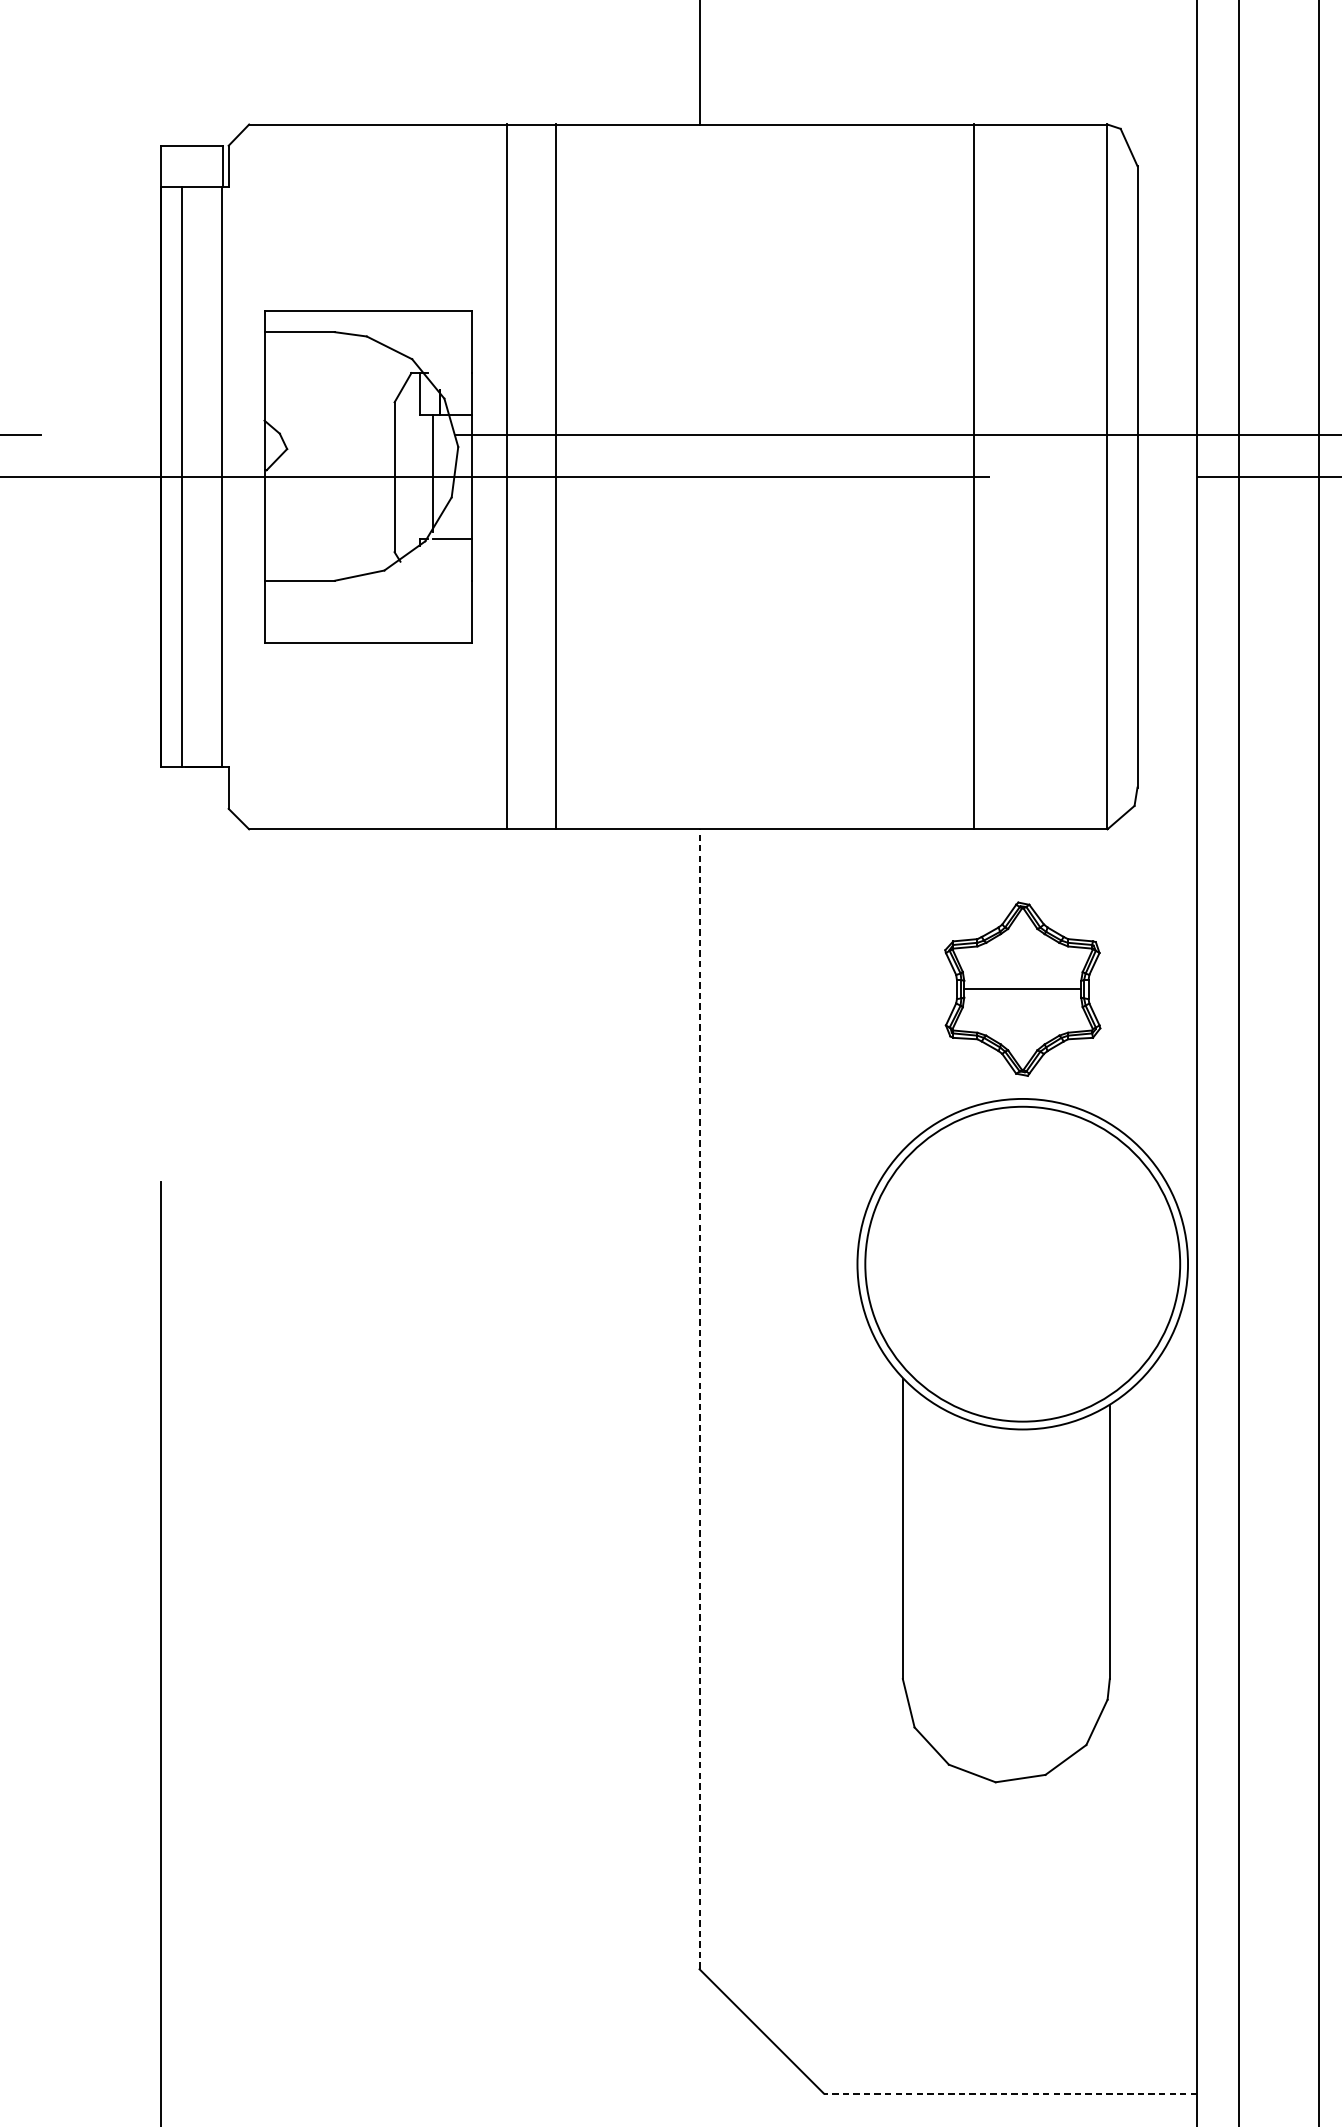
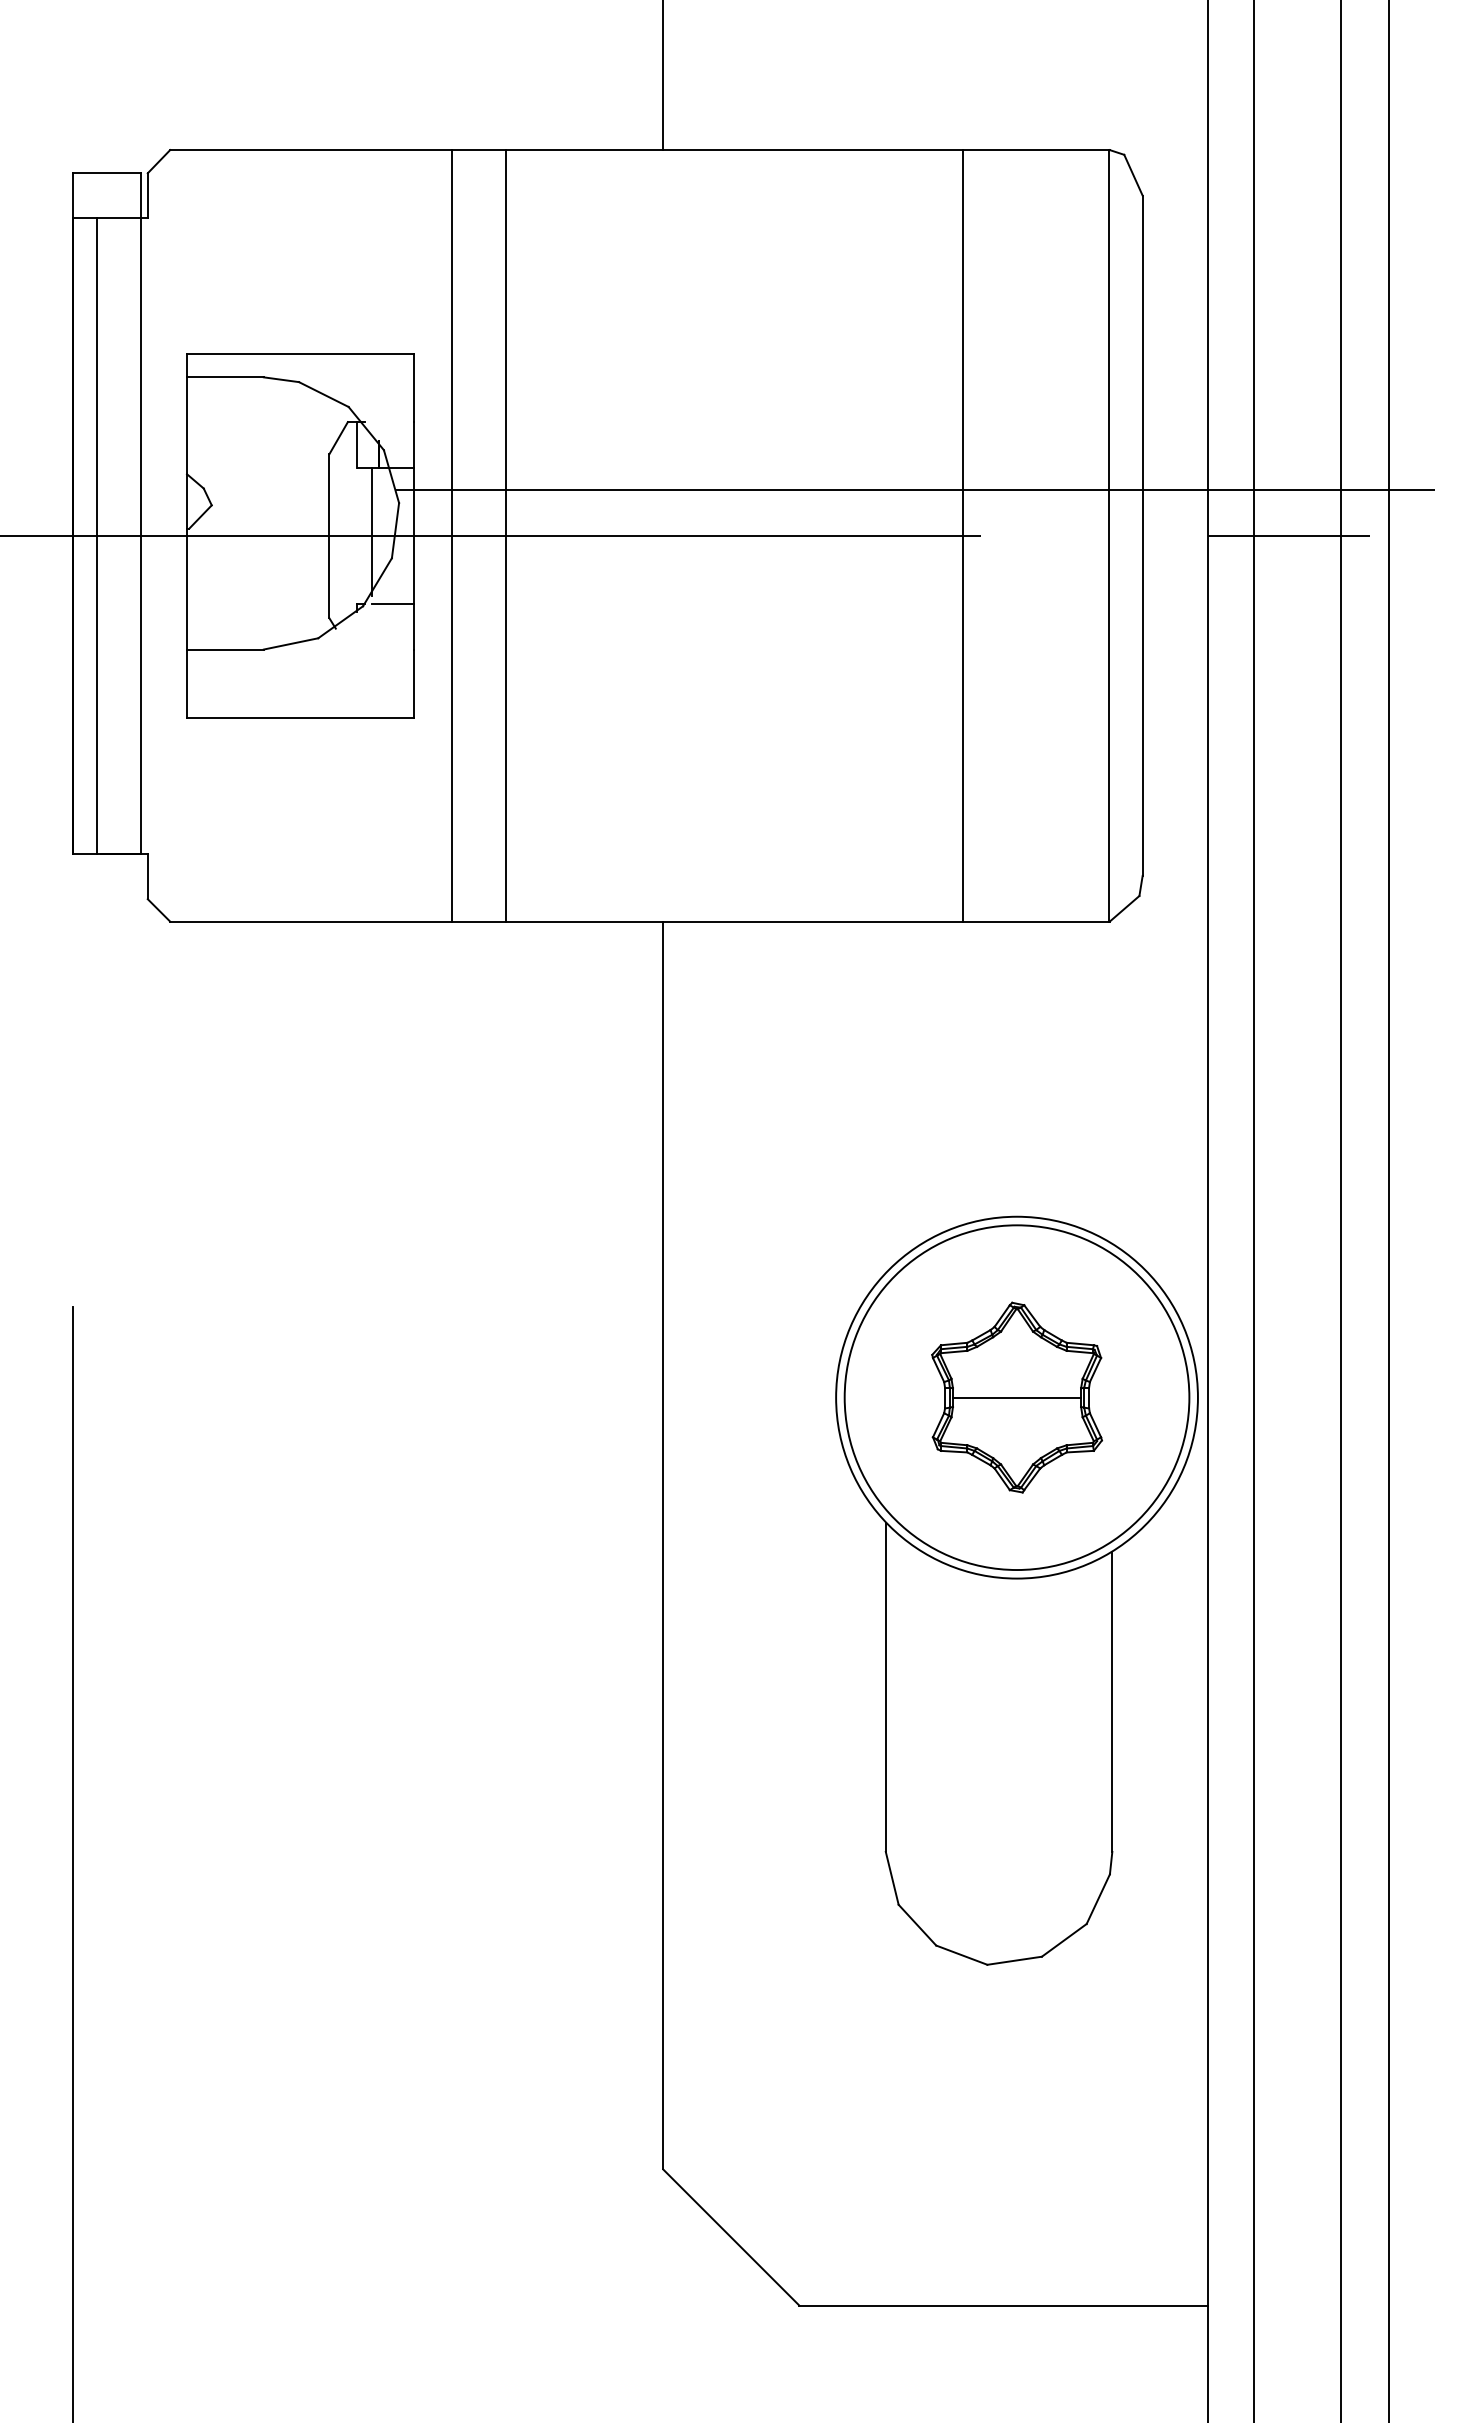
part: (1022, 989) -> (1016, 1397), moved
line: (699, 1399) -> (663, 1545), dashed -> solid
line: (1010, 2093) -> (1003, 2305), dashed -> solid

